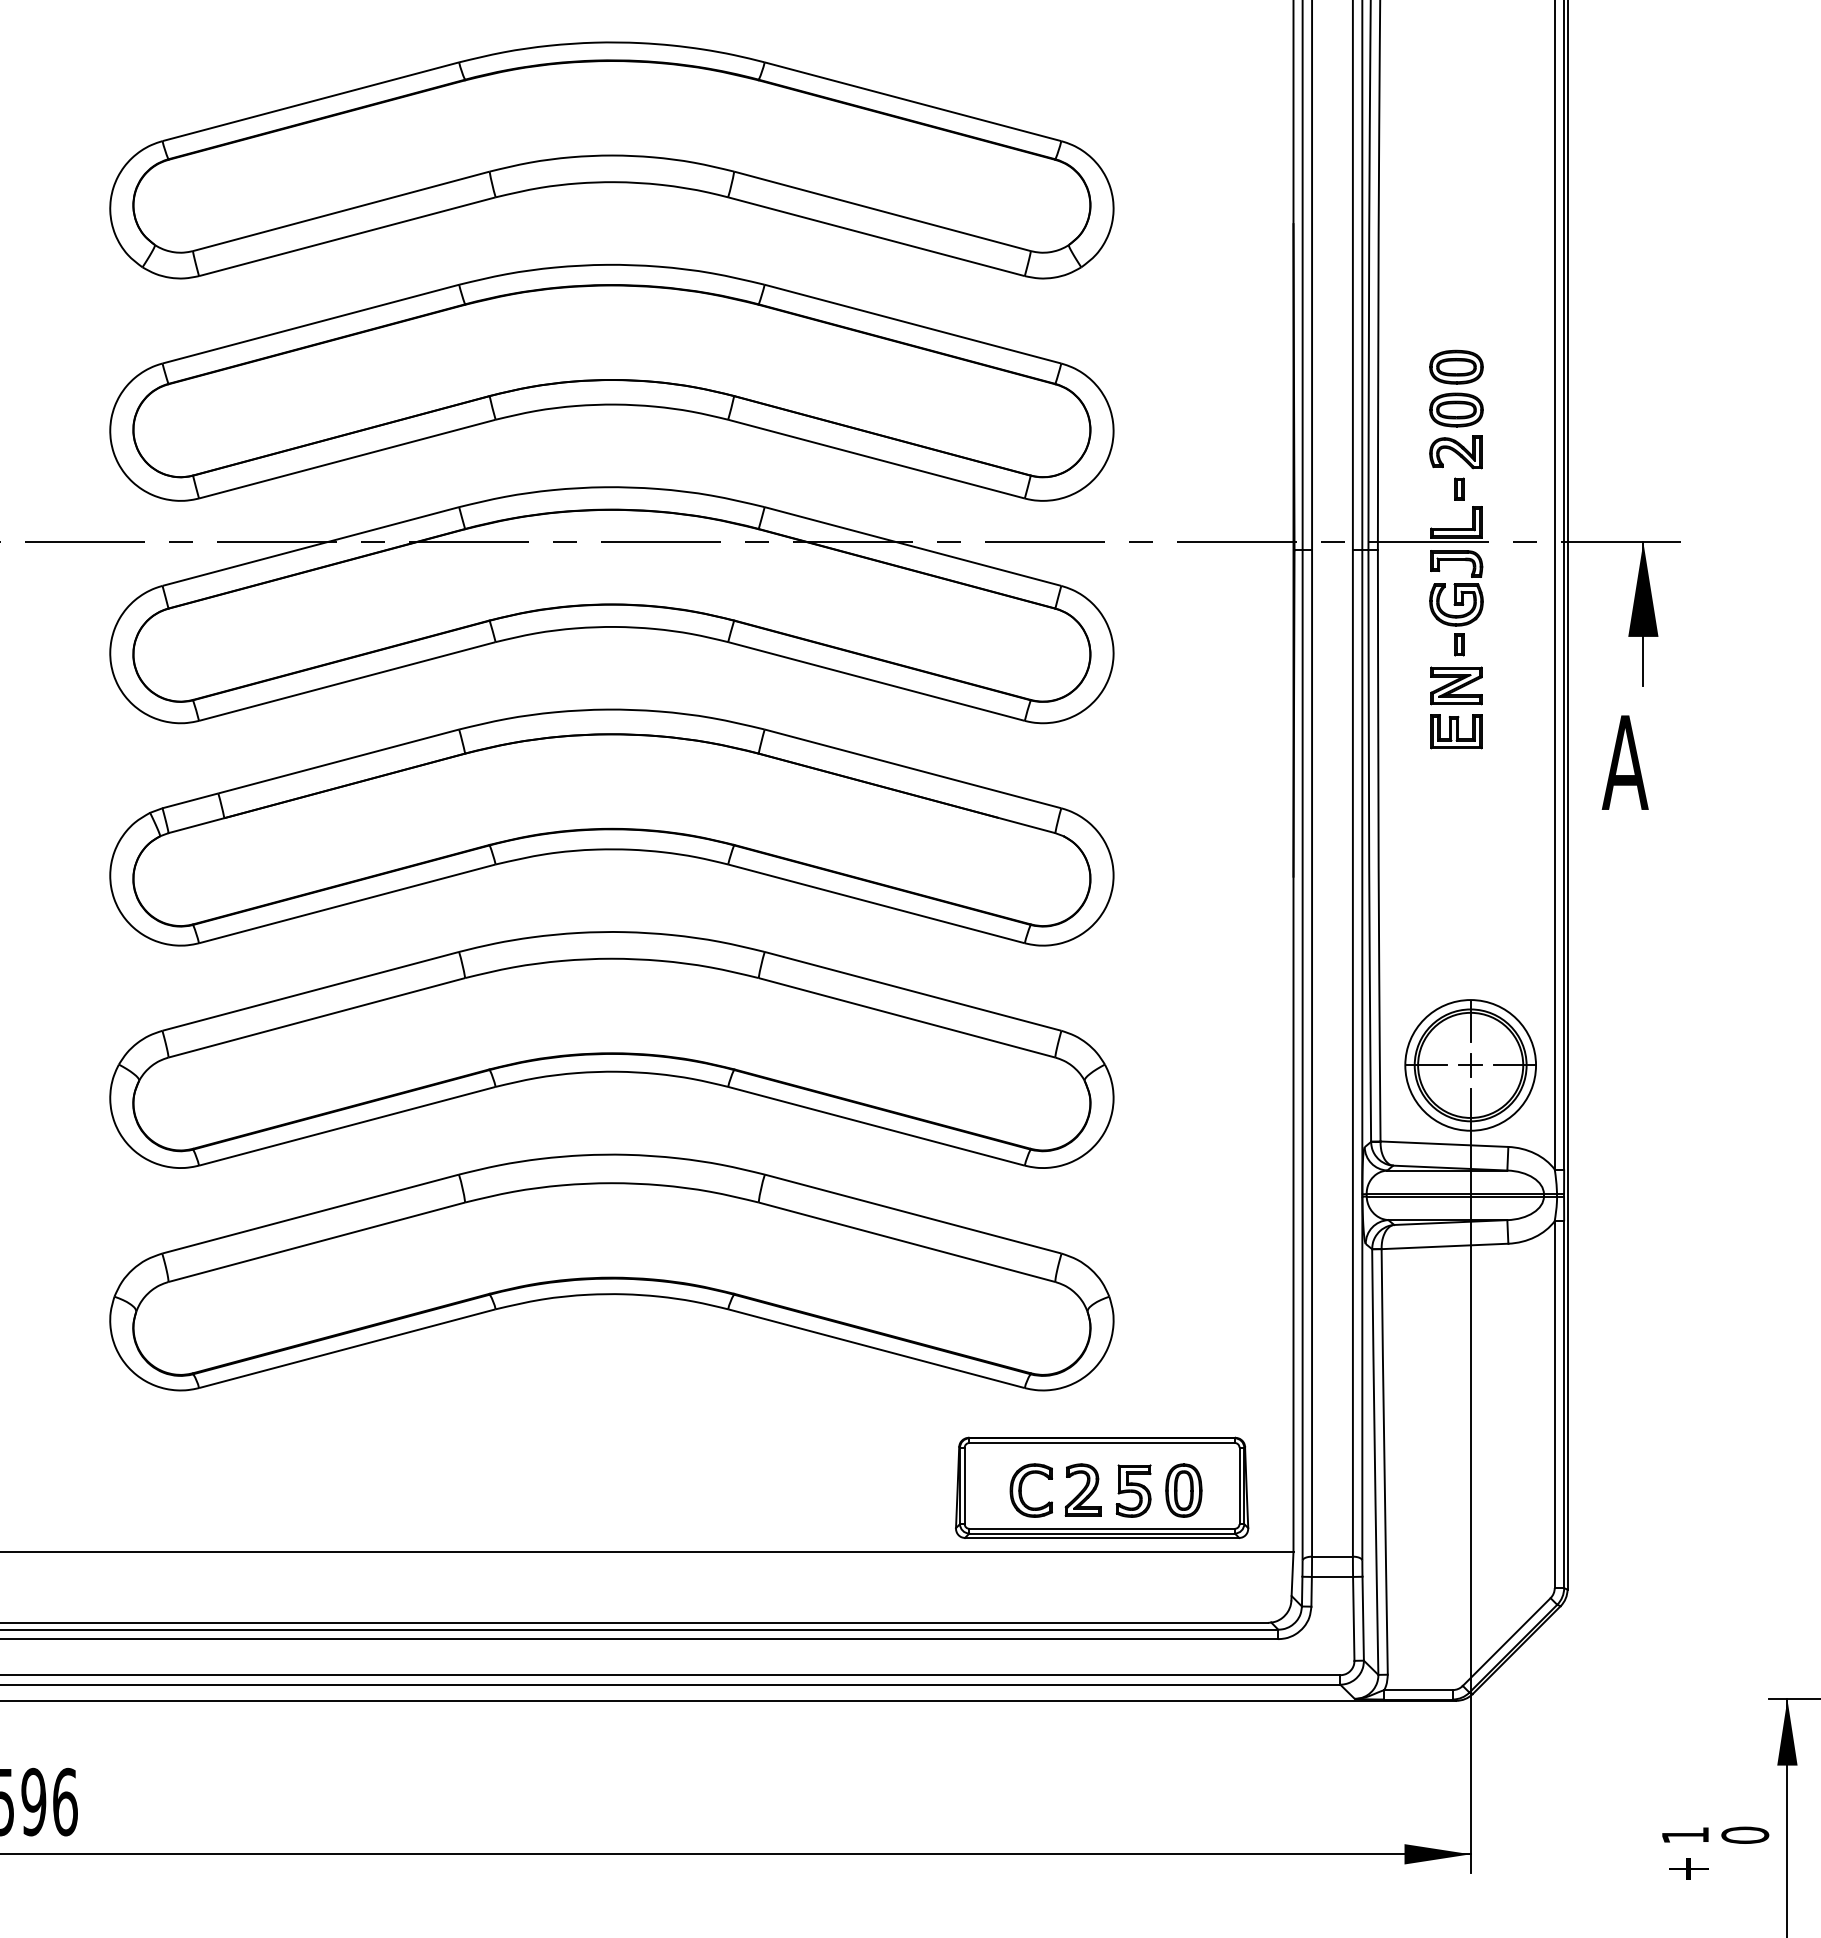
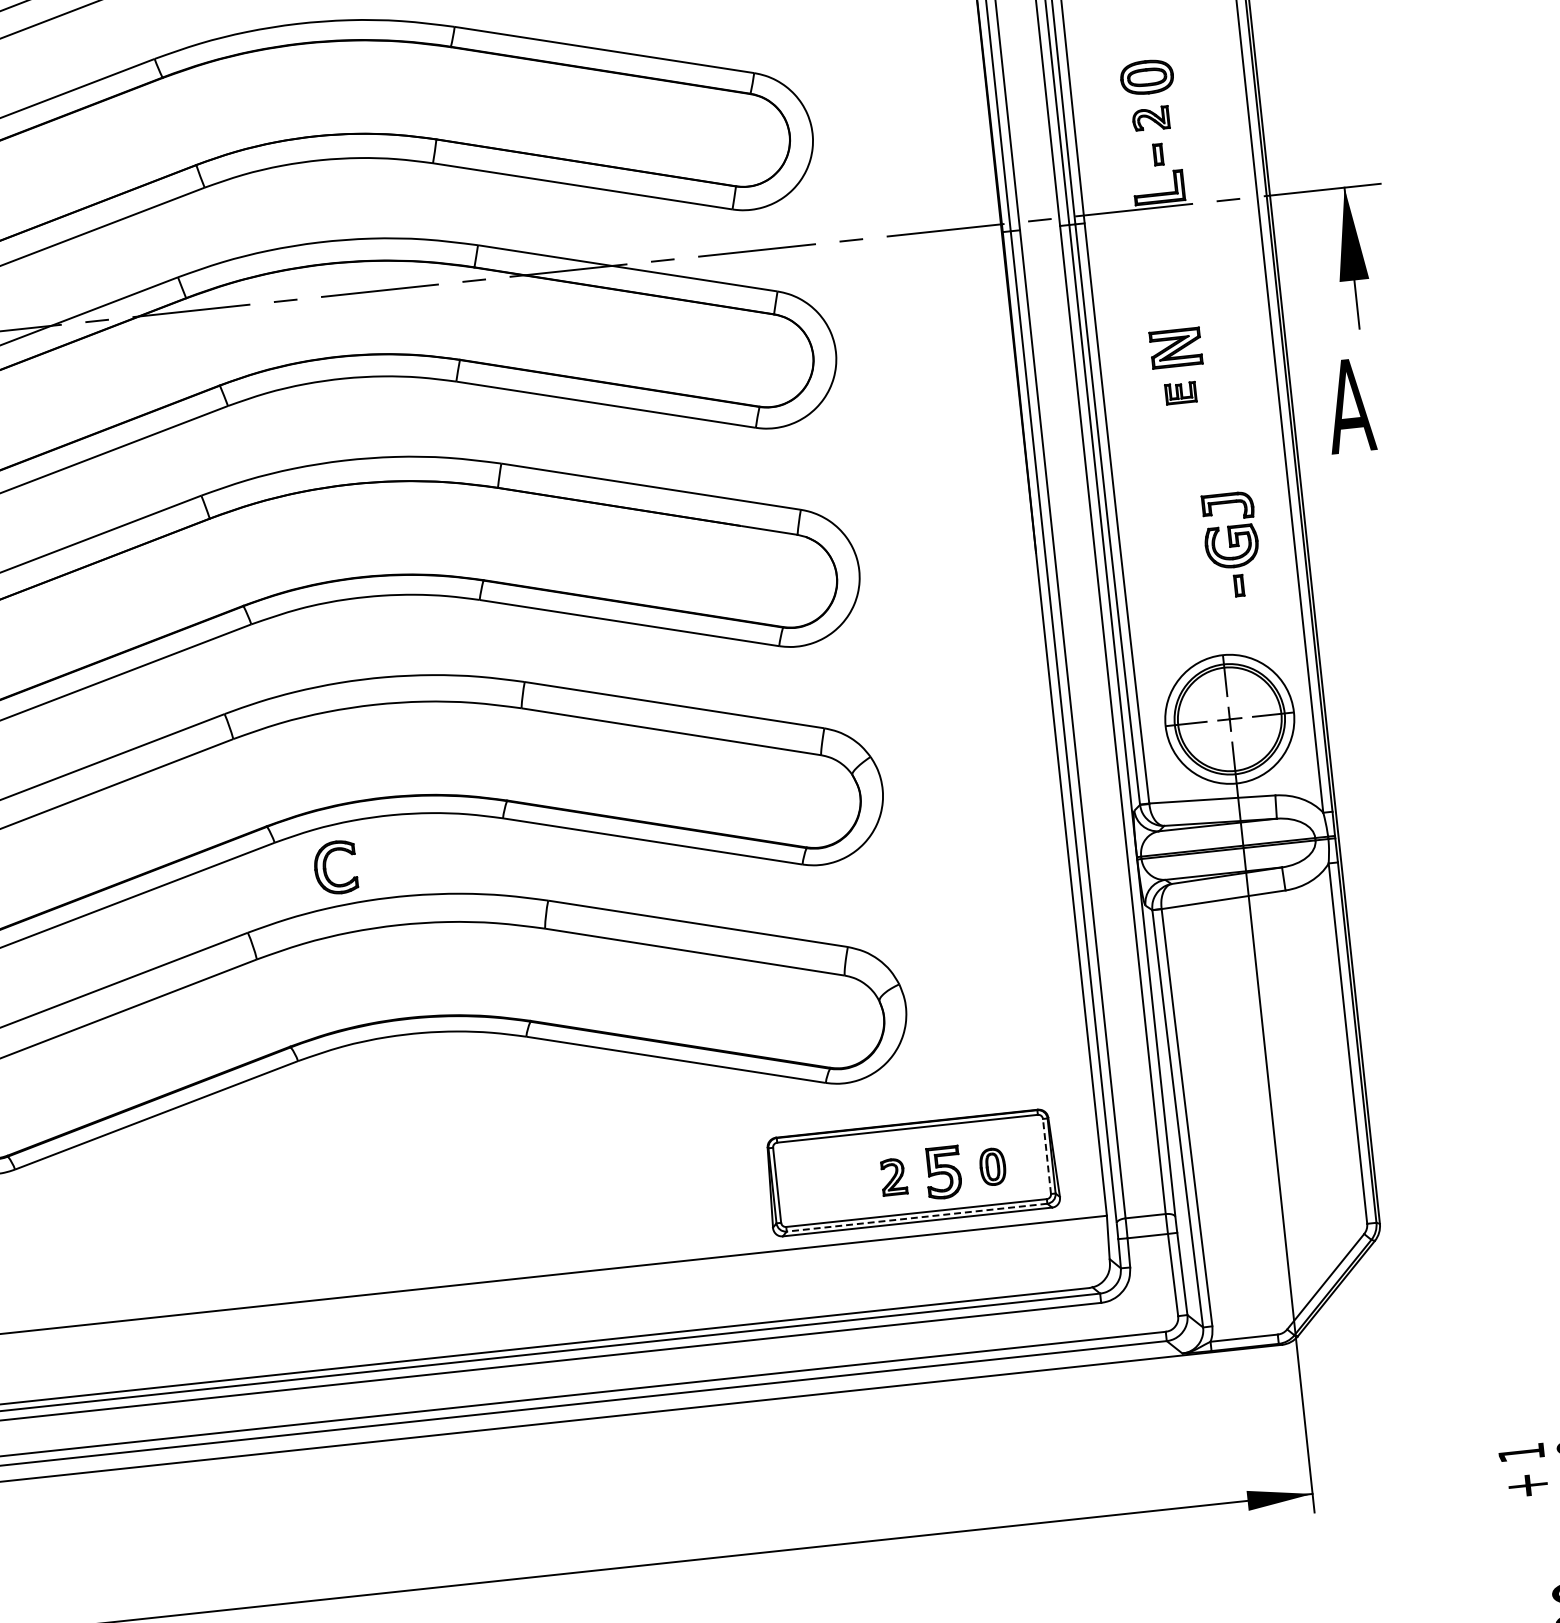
part: (1456, 366) -> (1142, 34), removed
part: (1455, 452) -> (1150, 119), size x0.7
part: (1456, 603) -> (1231, 545), moved
part: (1456, 731) -> (1180, 392), size x0.6
line: (1239, 1485) -> (1046, 1156), solid -> dashed
part: (1082, 1489) -> (893, 1176), size x0.7
part: (1021, 1490) -> (325, 868), moved
part: (1183, 1490) -> (992, 1166), size x0.7
line: (1102, 1533) -> (917, 1217), solid -> dashed

